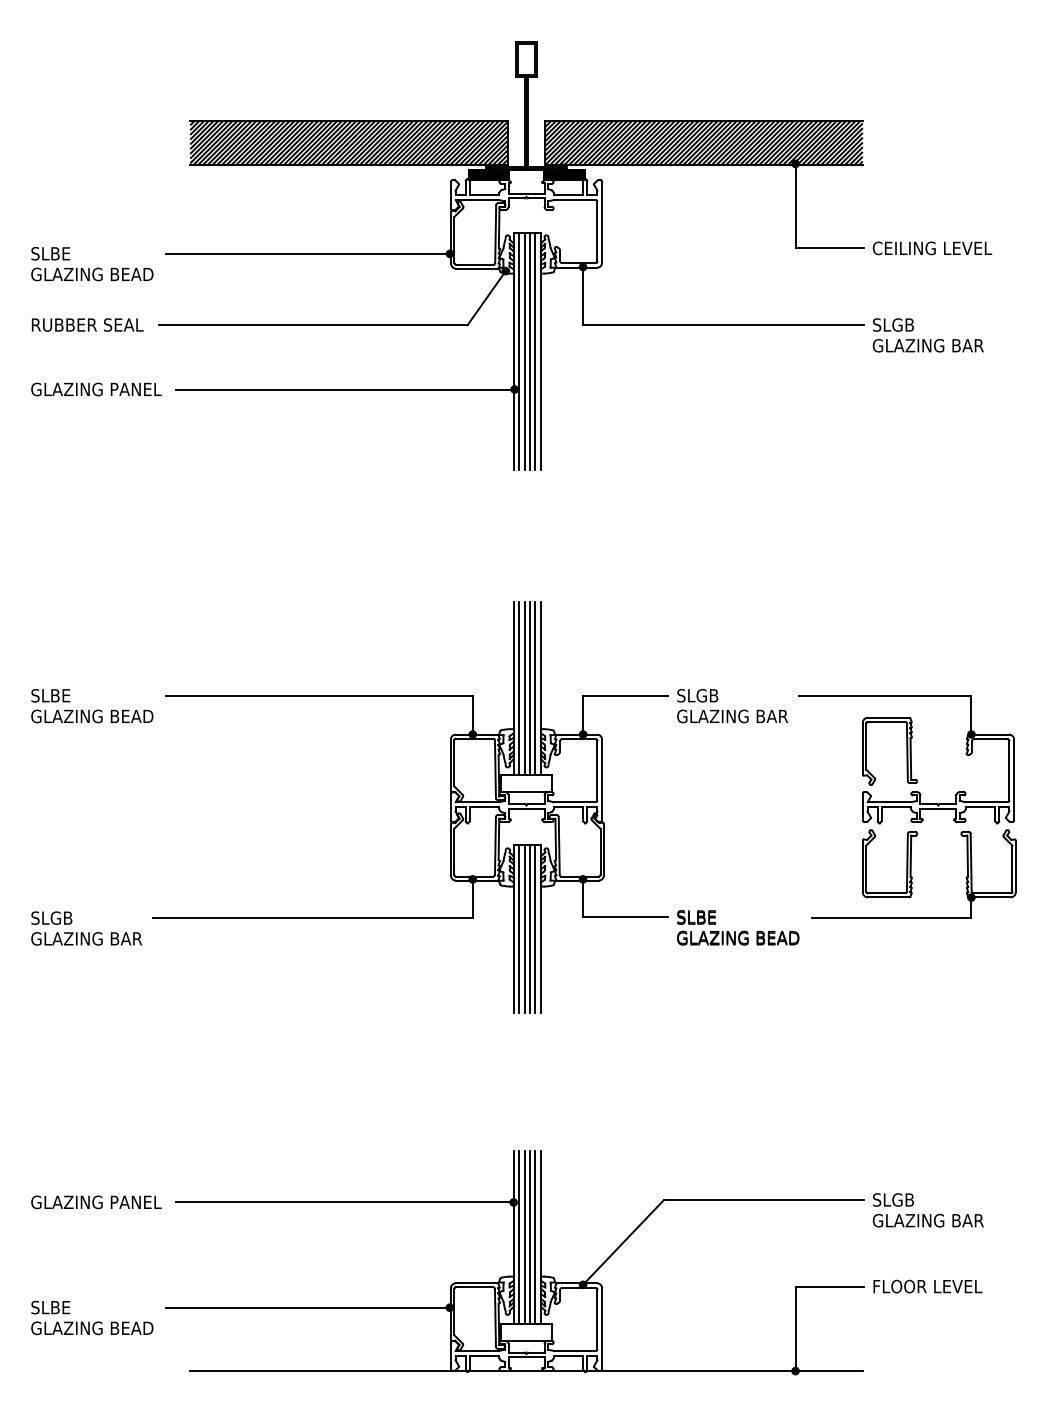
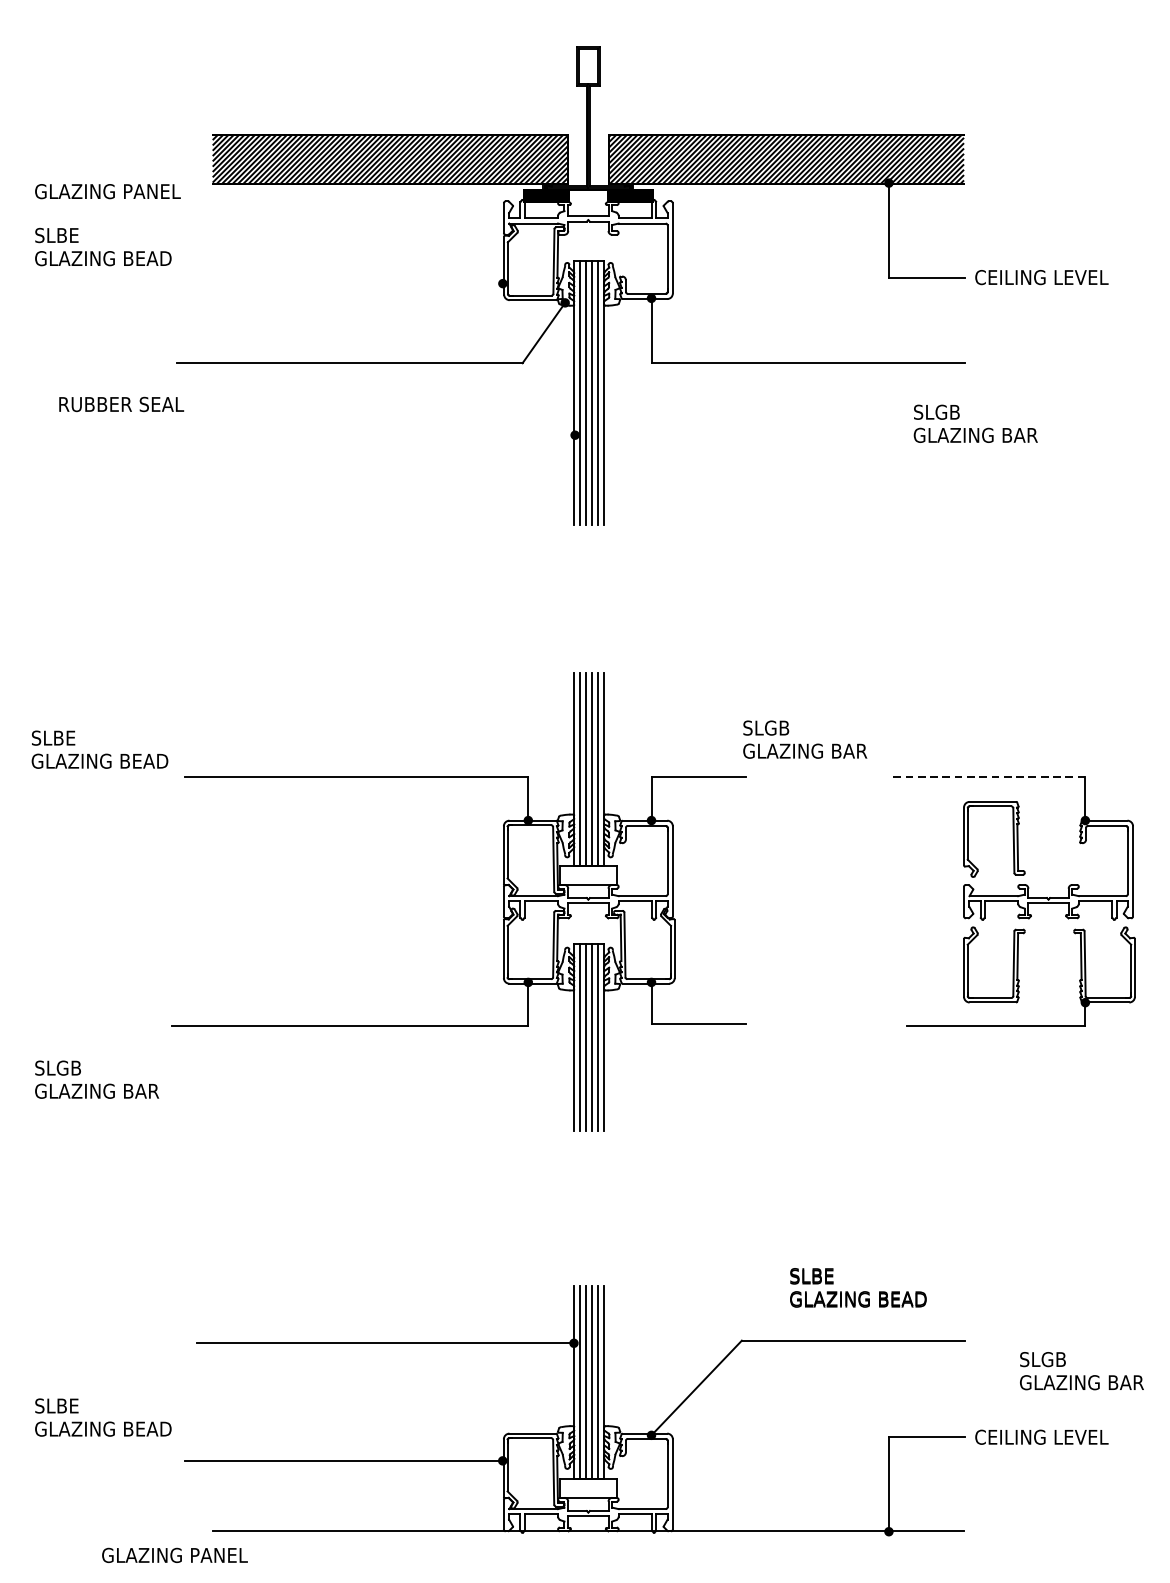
line: (307, 253) -> (343, 283), removed
text: (92, 264) -> (103, 247), moved
text: (87, 324) -> (121, 403), moved
text: (927, 335) -> (974, 423), moved
text: (96, 389) -> (107, 191), moved
line: (344, 389) -> (385, 435), removed
line: (884, 695) -> (988, 776), solid -> dashed
text: (92, 706) -> (100, 750), moved
text: (732, 706) -> (805, 740), moved
text: (738, 927) -> (858, 1287), moved
text: (86, 928) -> (96, 1079), moved
text: (96, 1202) -> (175, 1555), moved
text: (927, 1210) -> (1080, 1371), moved
text: (932, 1286) -> (1041, 1437), FLOOR LEVEL -> CEILING LEVEL
text: (92, 1317) -> (103, 1417), moved

